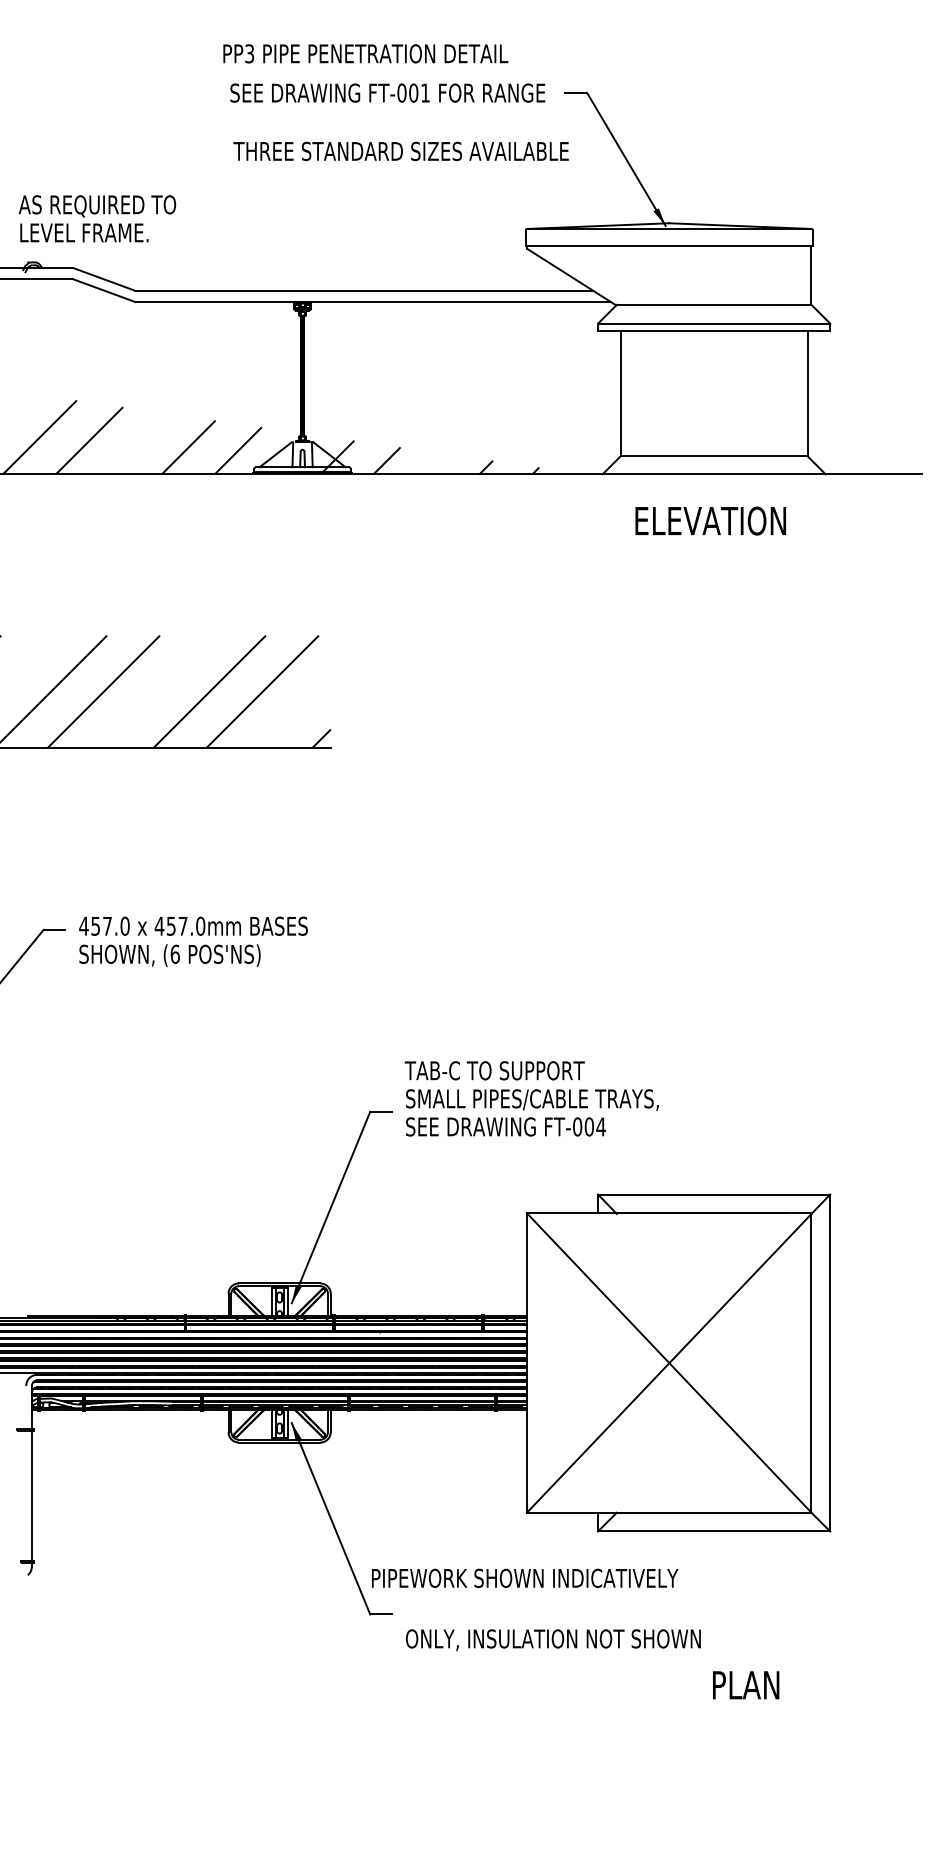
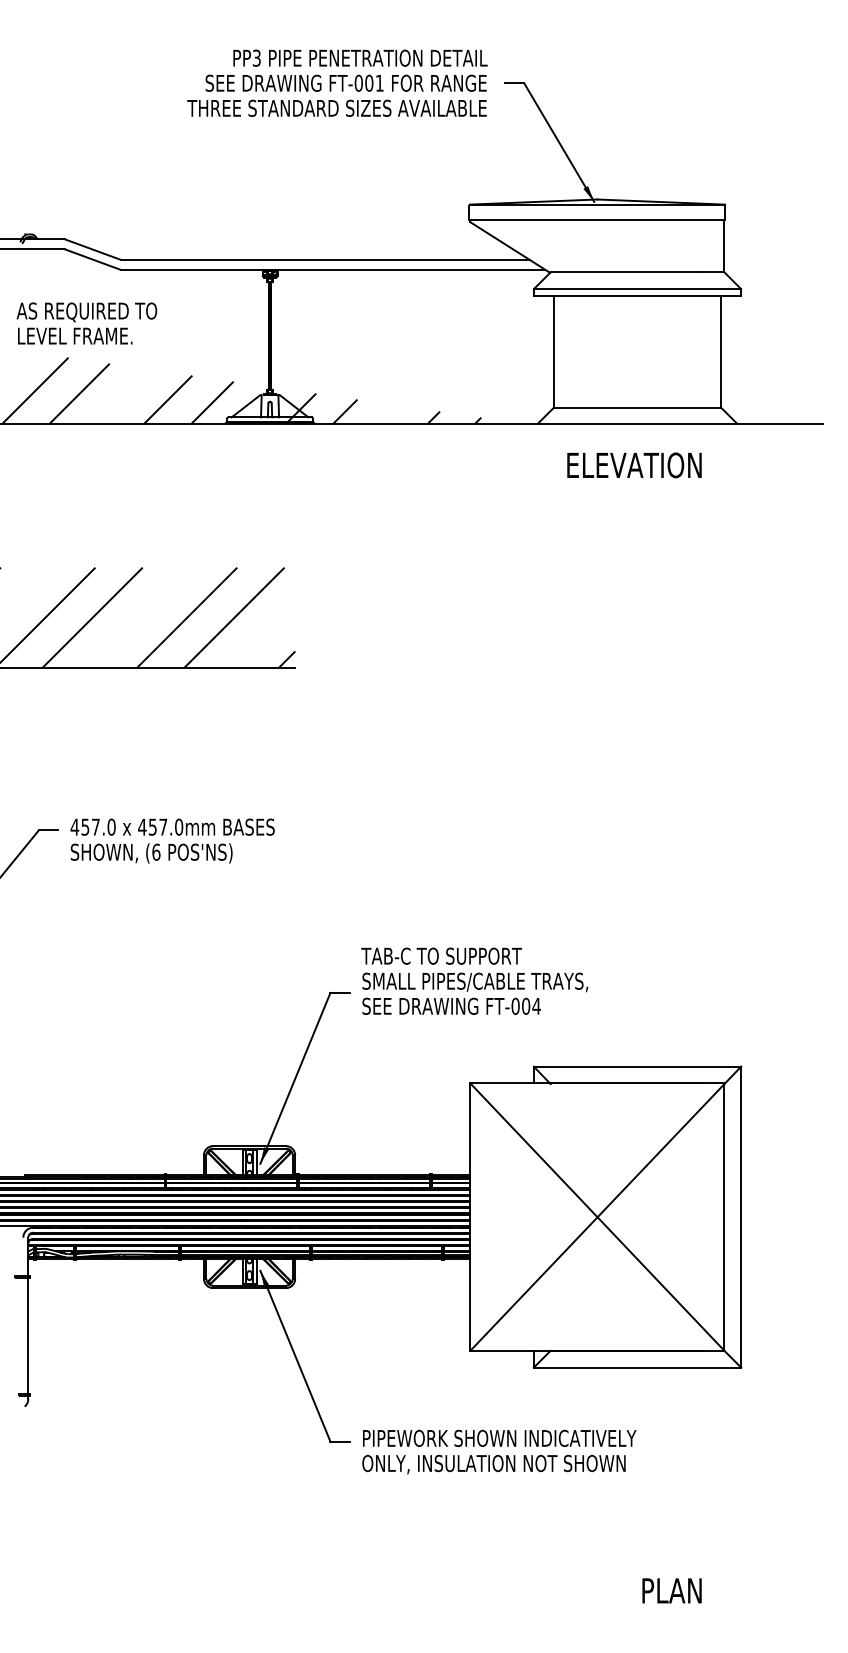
text: (365, 53) -> (360, 57), moved
text: (400, 150) -> (336, 107), moved
text: (96, 218) -> (86, 323), moved
text: (524, 1577) -> (499, 1437), moved
text: (745, 1684) -> (671, 1590), moved

